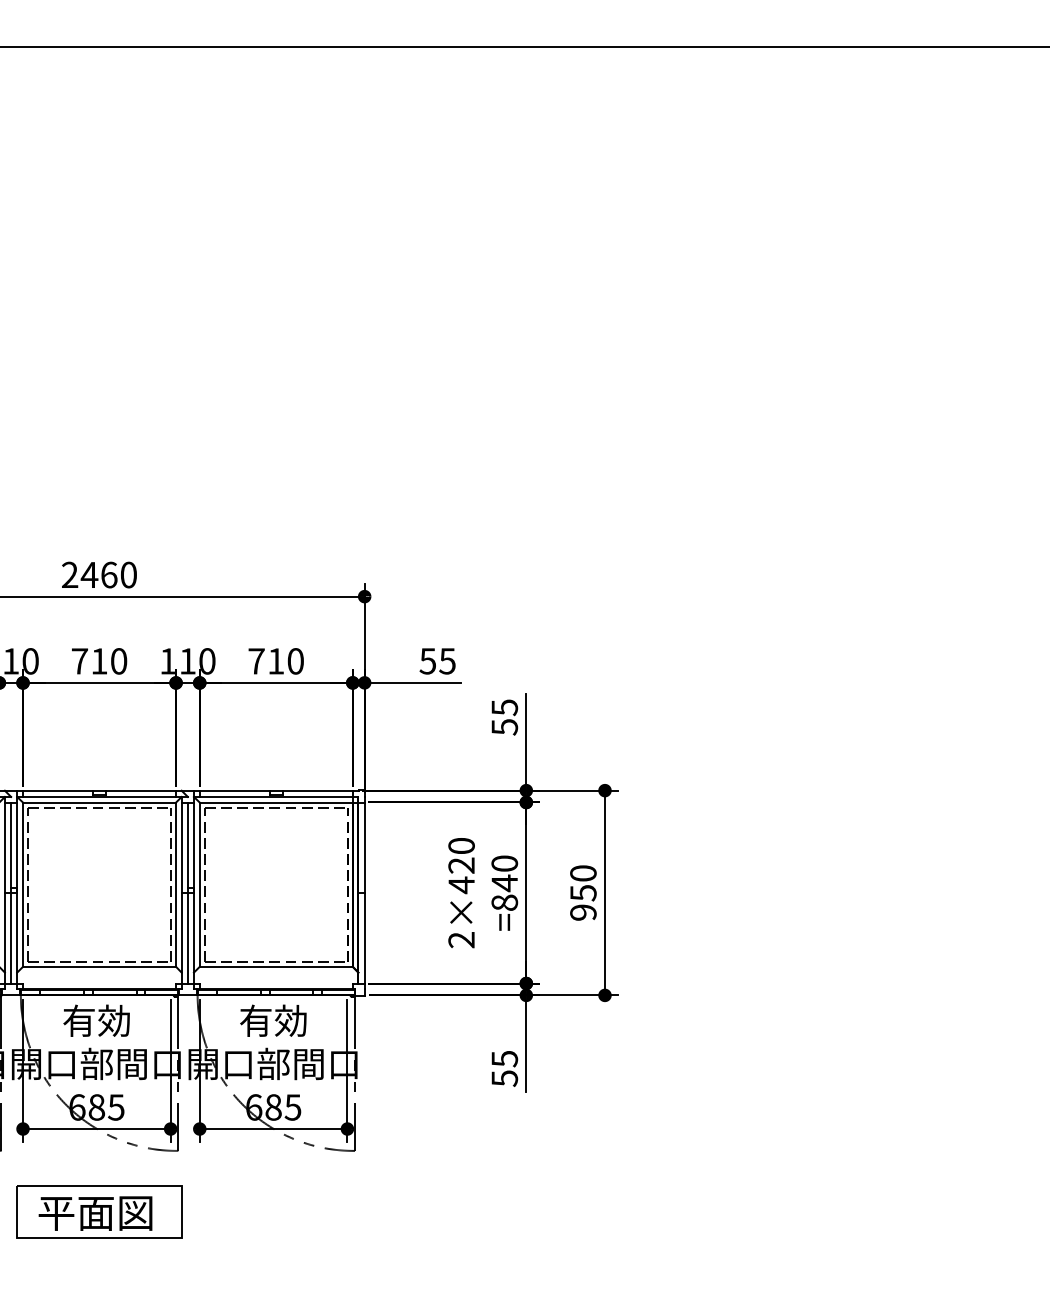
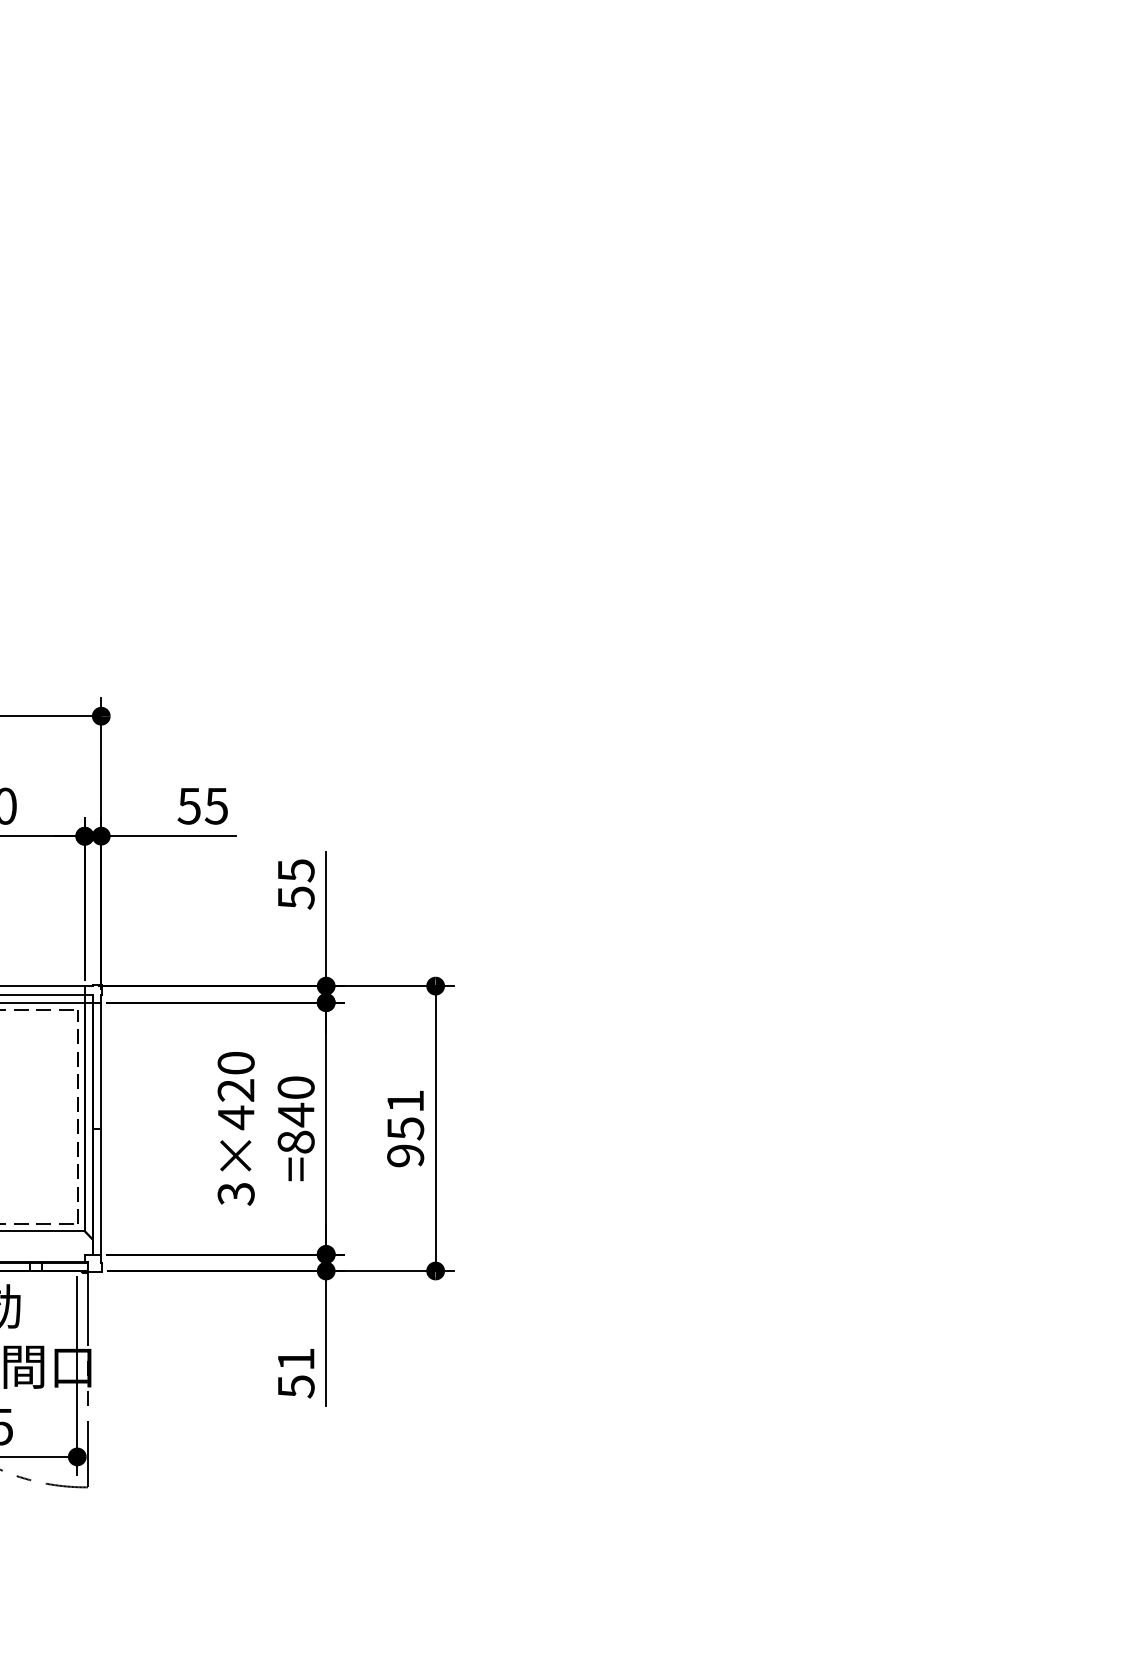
text: (583, 873) -> (405, 1101), 950 -> 951
text: (461, 940) -> (236, 1194), 2×420 -> 3×420
text: (504, 1059) -> (295, 1360), 55 -> 51

